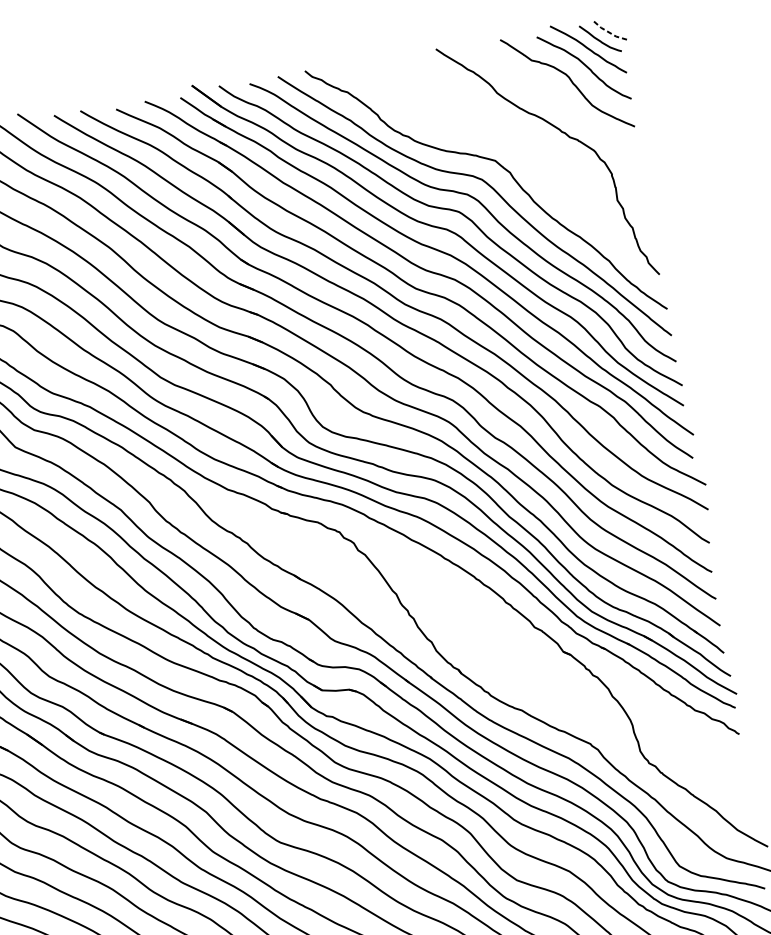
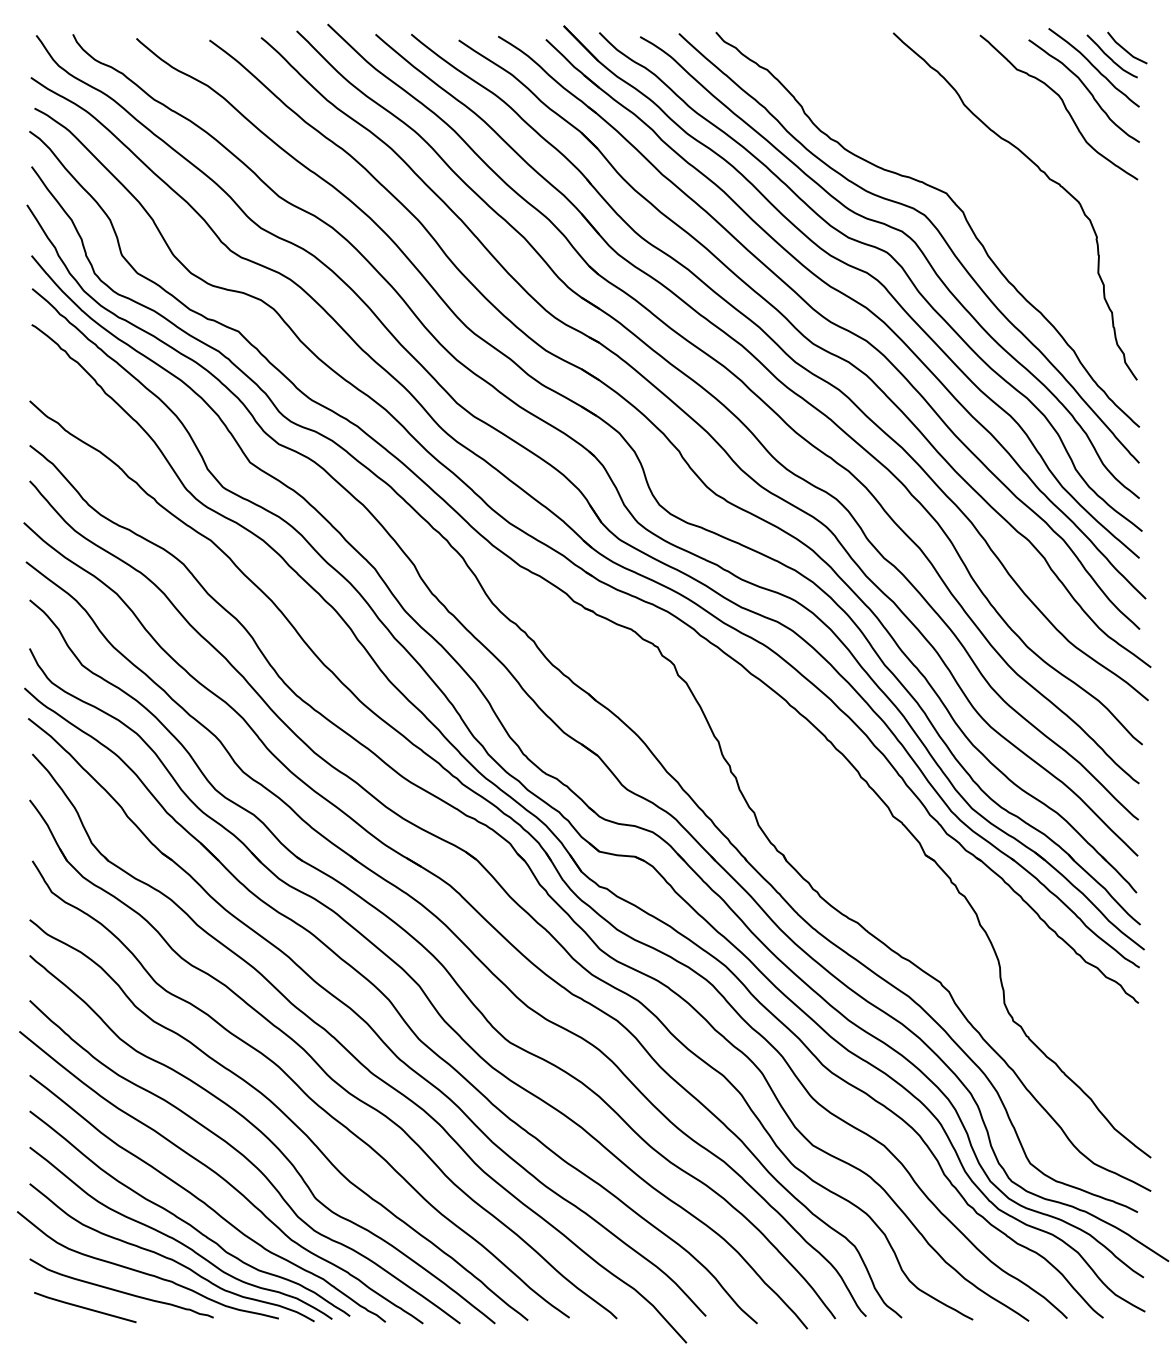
line: (610, 32) -> (1126, 50), dashed -> solid

